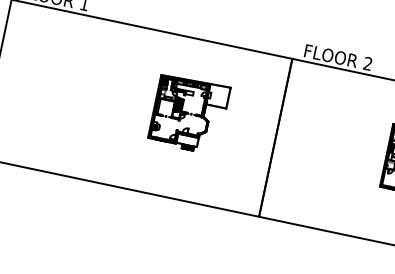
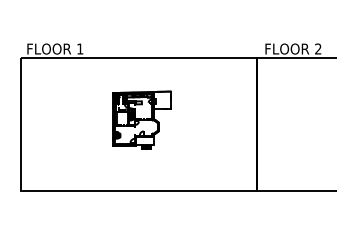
part: (188, 113) -> (141, 119), moved

